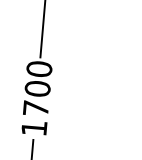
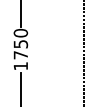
text: (37, 87) -> (20, 43), 1700 -> 1750

